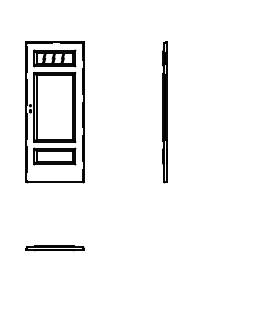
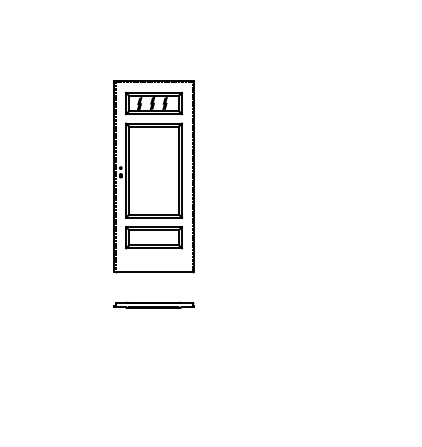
part: (164, 111) -> (304, 176), removed
part: (54, 247) -> (153, 304), moved

